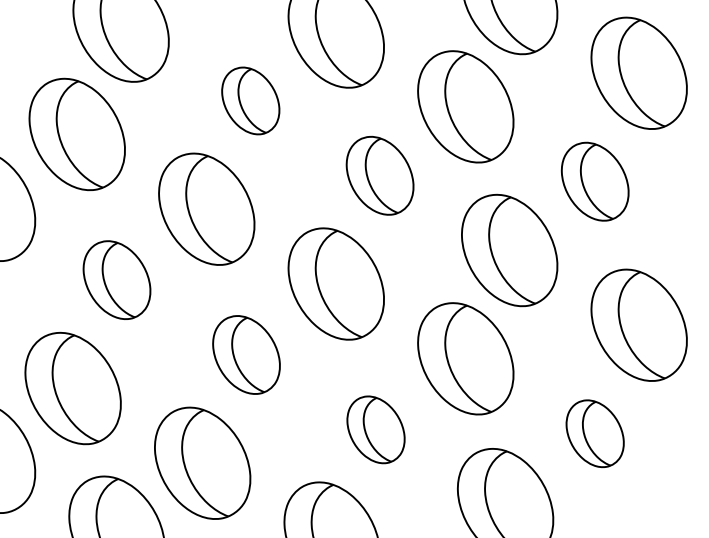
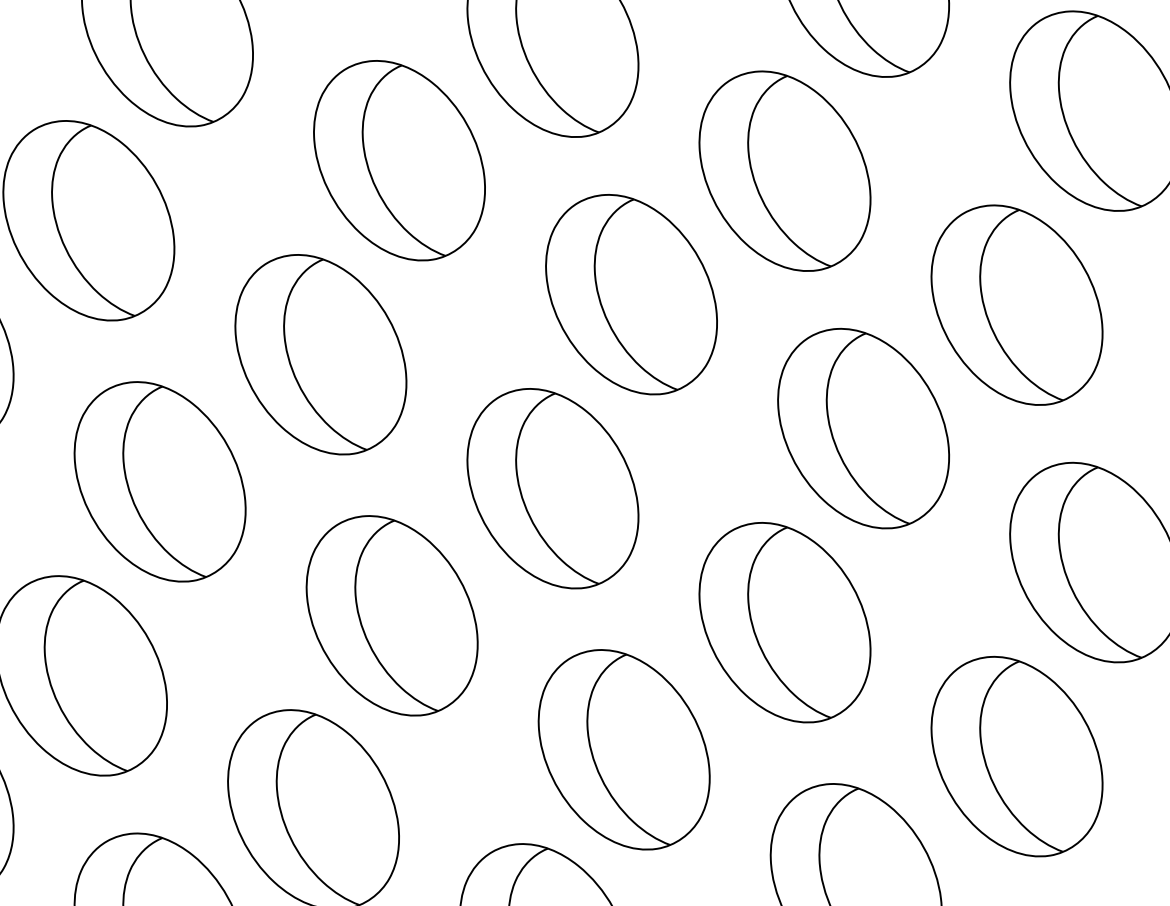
part: (250, 100) -> (399, 159), size x1.67
part: (379, 175) -> (630, 294), size x1.43
part: (594, 181) -> (1015, 304), size x1.43
part: (116, 279) -> (159, 480), size x1.43
part: (246, 354) -> (392, 614), size x1.43
part: (375, 429) -> (623, 749), size x1.67
part: (594, 433) -> (1015, 756), size x1.67

